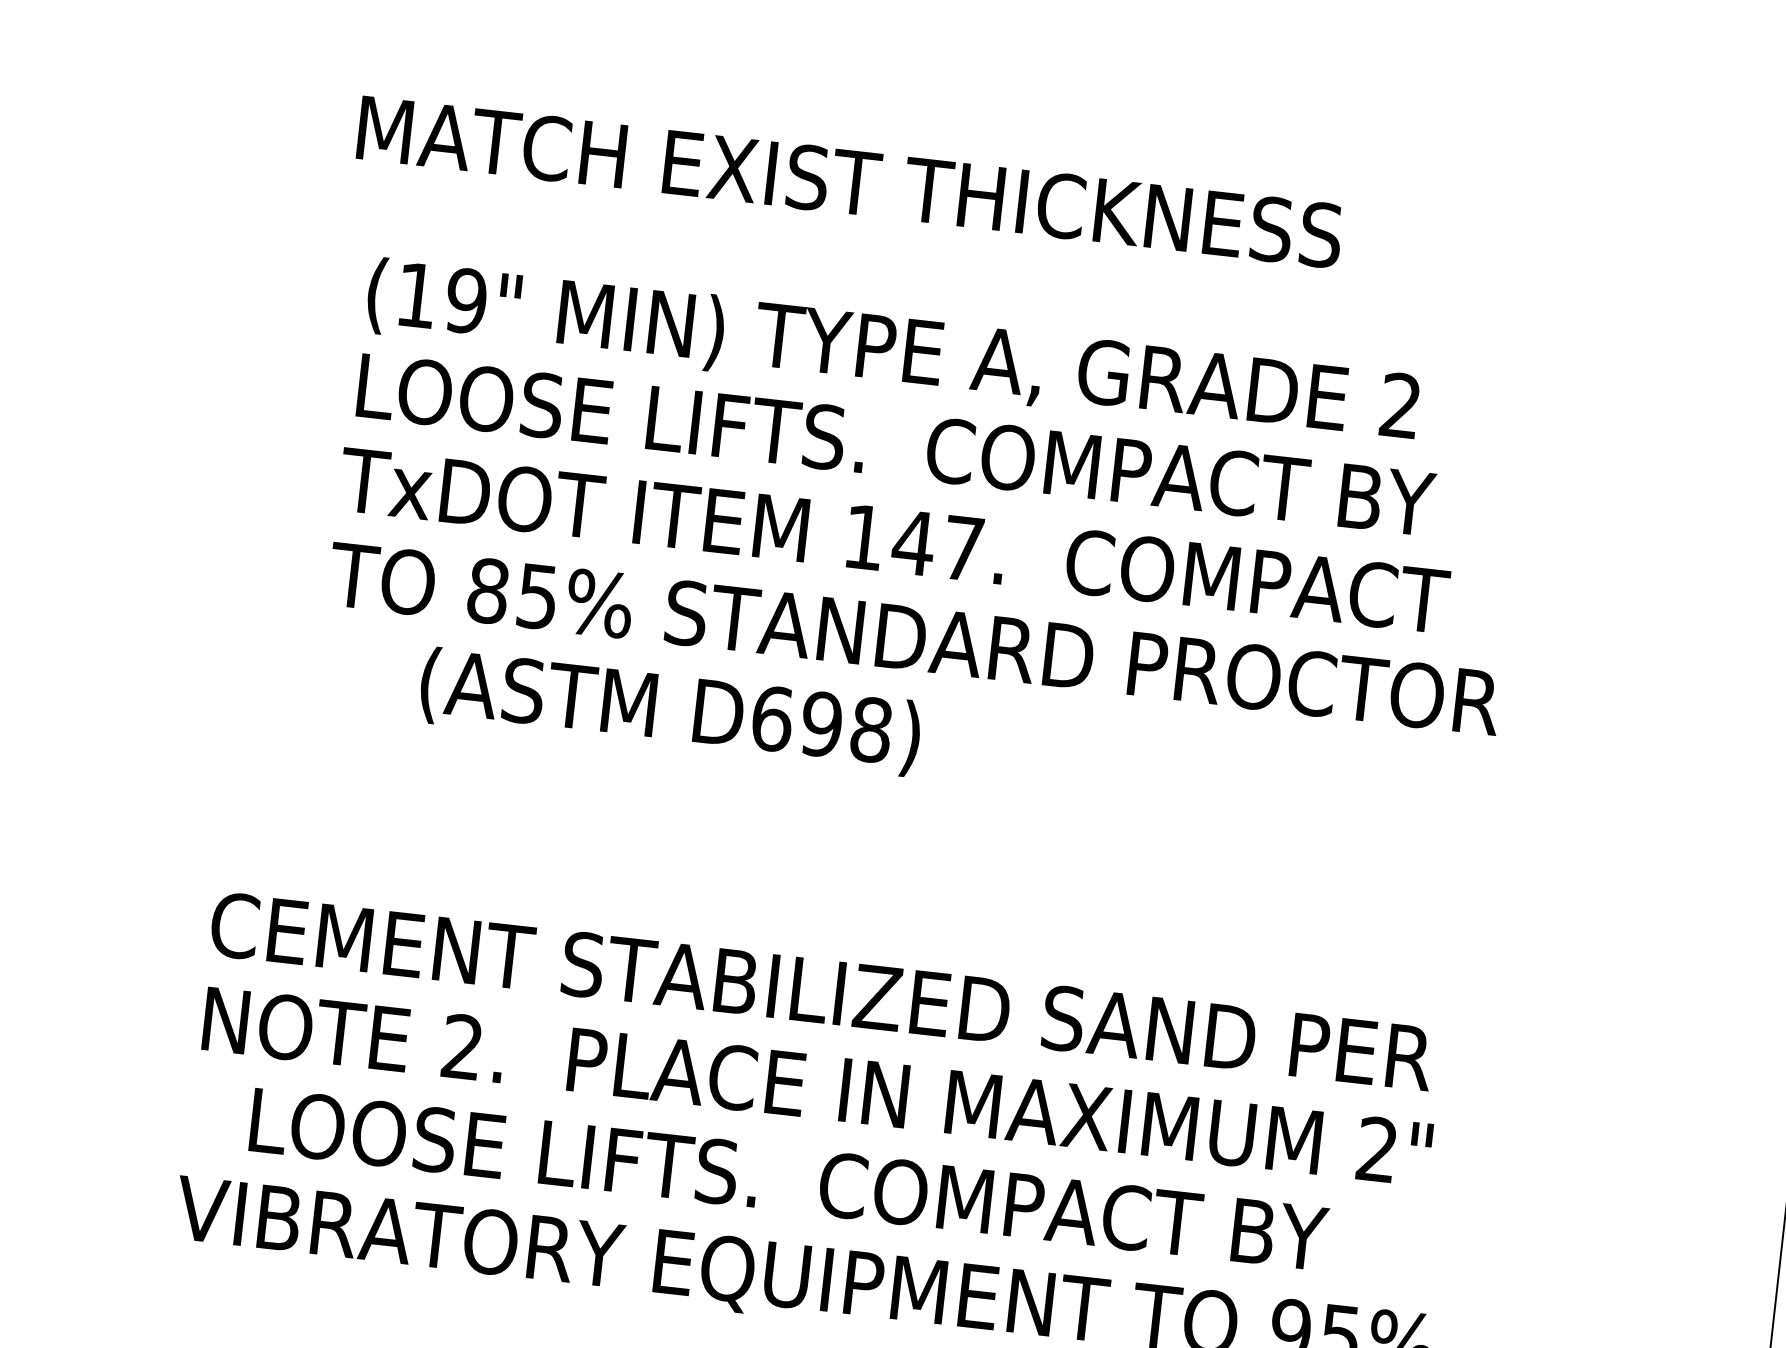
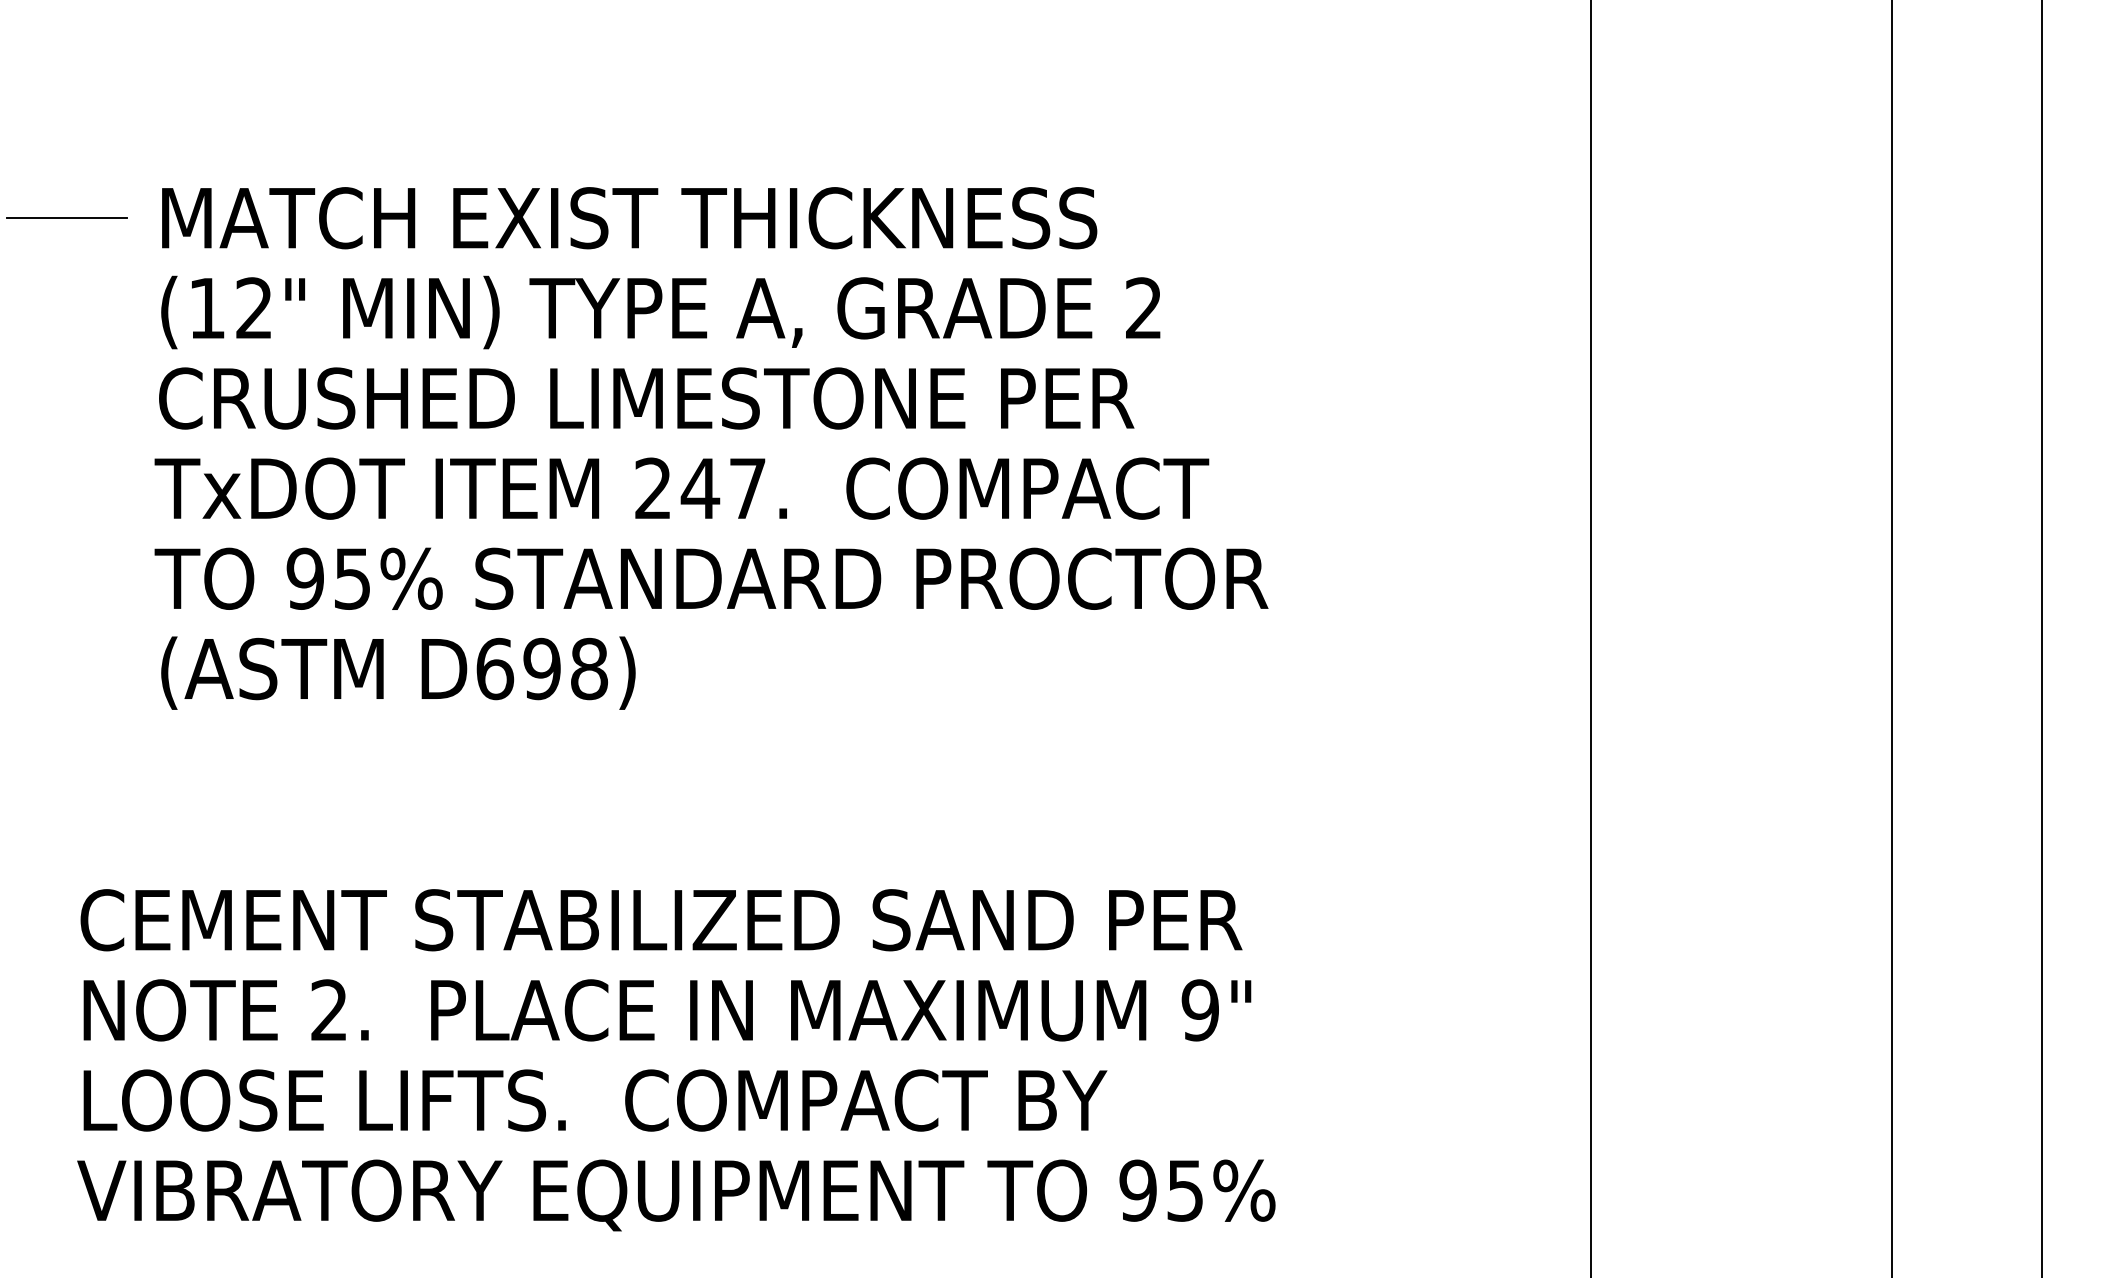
text: (849, 182) -> (629, 218), moved
line: (279, 184) -> (66, 218), added
text: (465, 301) -> (253, 308), (19" -> (12"
text: (894, 444) -> (672, 398), LOOSE LIFTS.  COMPACT BY -> CRUSHED LIMESTONE PER
text: (863, 536) -> (652, 487), 147. -> 247.
text: (488, 590) -> (305, 578), 85% -> 95%
text: (670, 711) -> (398, 672), moved
text: (1376, 1149) -> (1199, 1010), 2" -> 9"
text: (789, 1179) -> (595, 1100), moved

